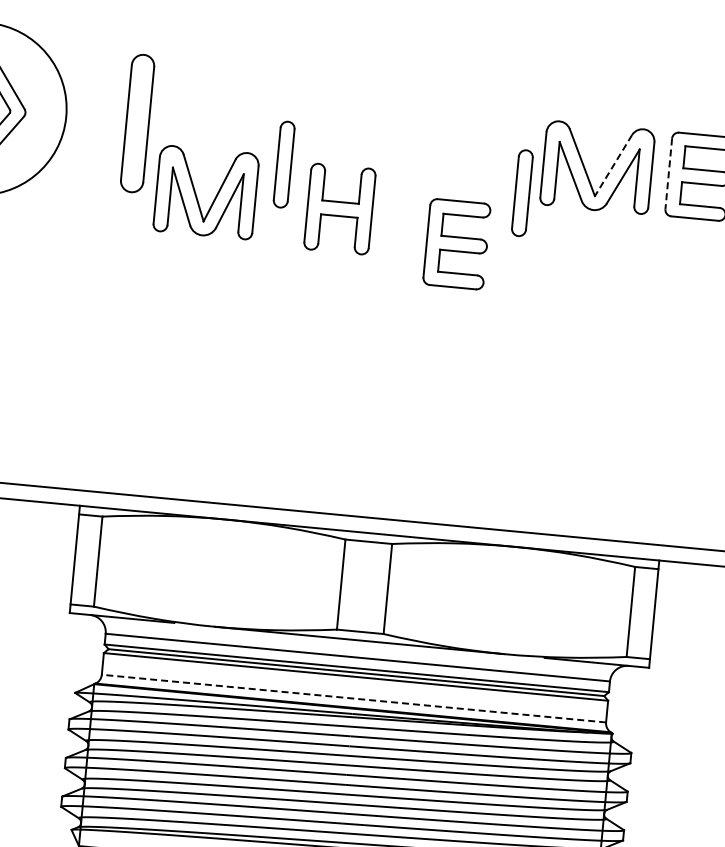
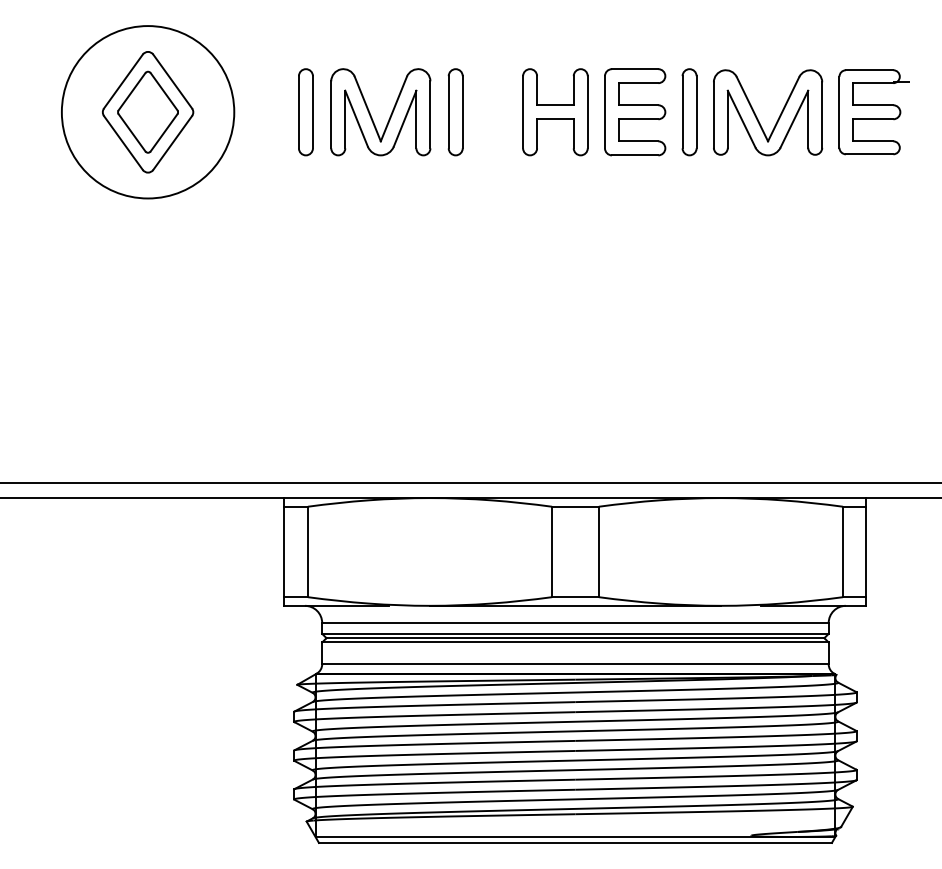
part: (137, 123) -> (305, 112), size x0.62
part: (283, 164) -> (455, 112), moved
line: (613, 165) -> (783, 109), dashed -> solid
line: (668, 174) -> (839, 112), dashed -> solid
part: (522, 193) -> (689, 112), moved
part: (197, 196) -> (372, 117), moved
part: (340, 209) -> (555, 112), moved
part: (457, 244) -> (635, 112), moved
line: (353, 698) -> (574, 664), dashed -> solid

